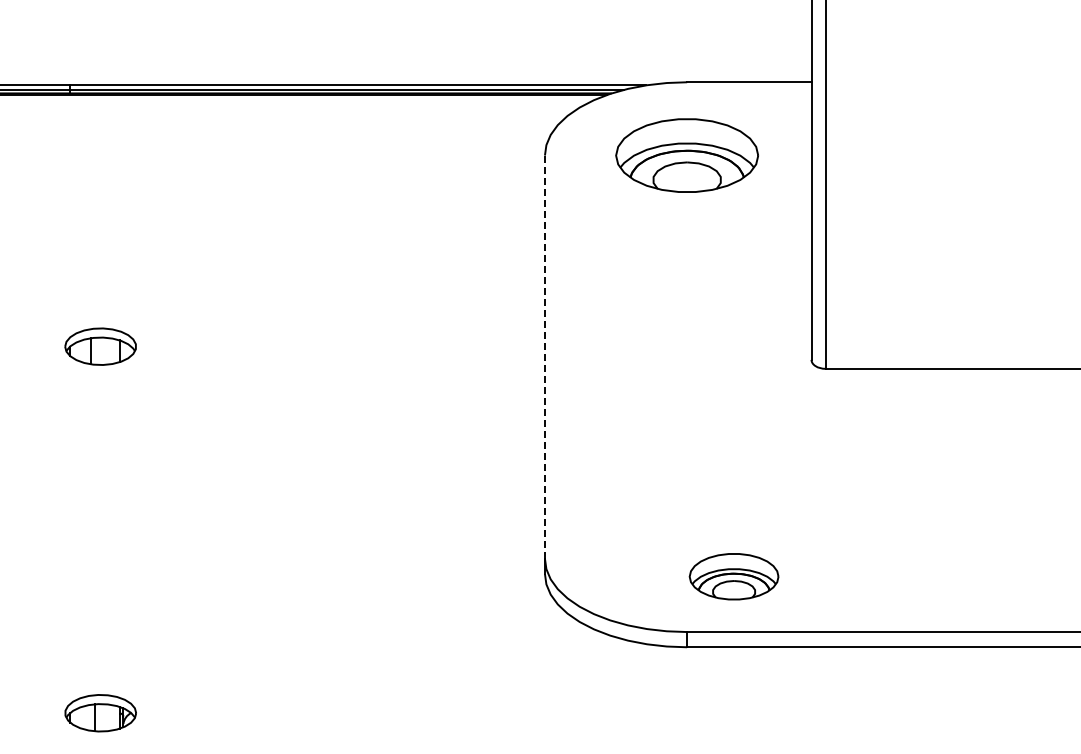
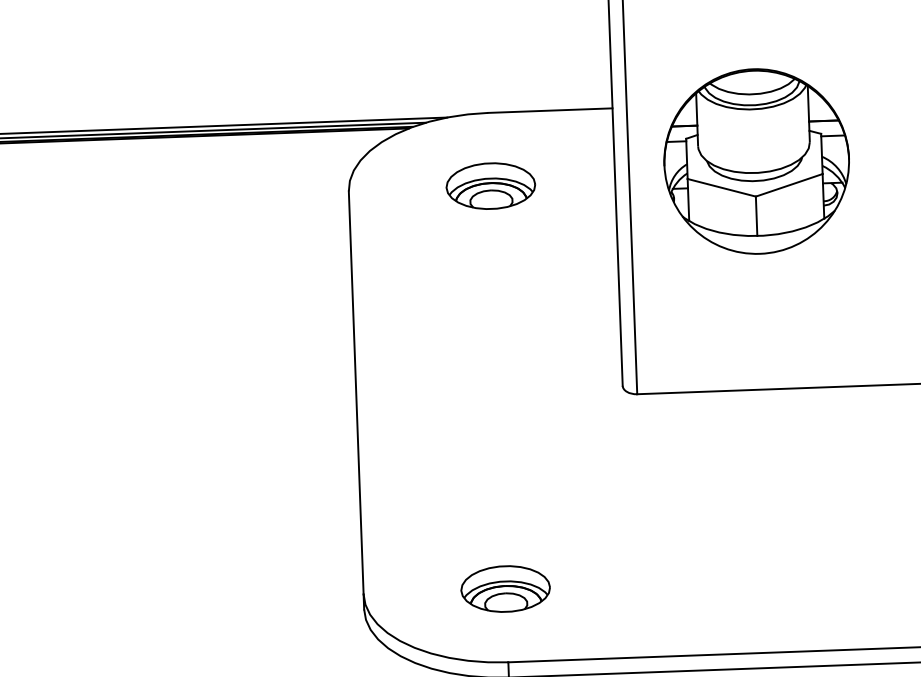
part: (953, 140) -> (756, 161), added
part: (686, 155) -> (490, 186), size x0.62
line: (544, 357) -> (355, 393), dashed -> solid
part: (733, 576) -> (505, 588), moved

